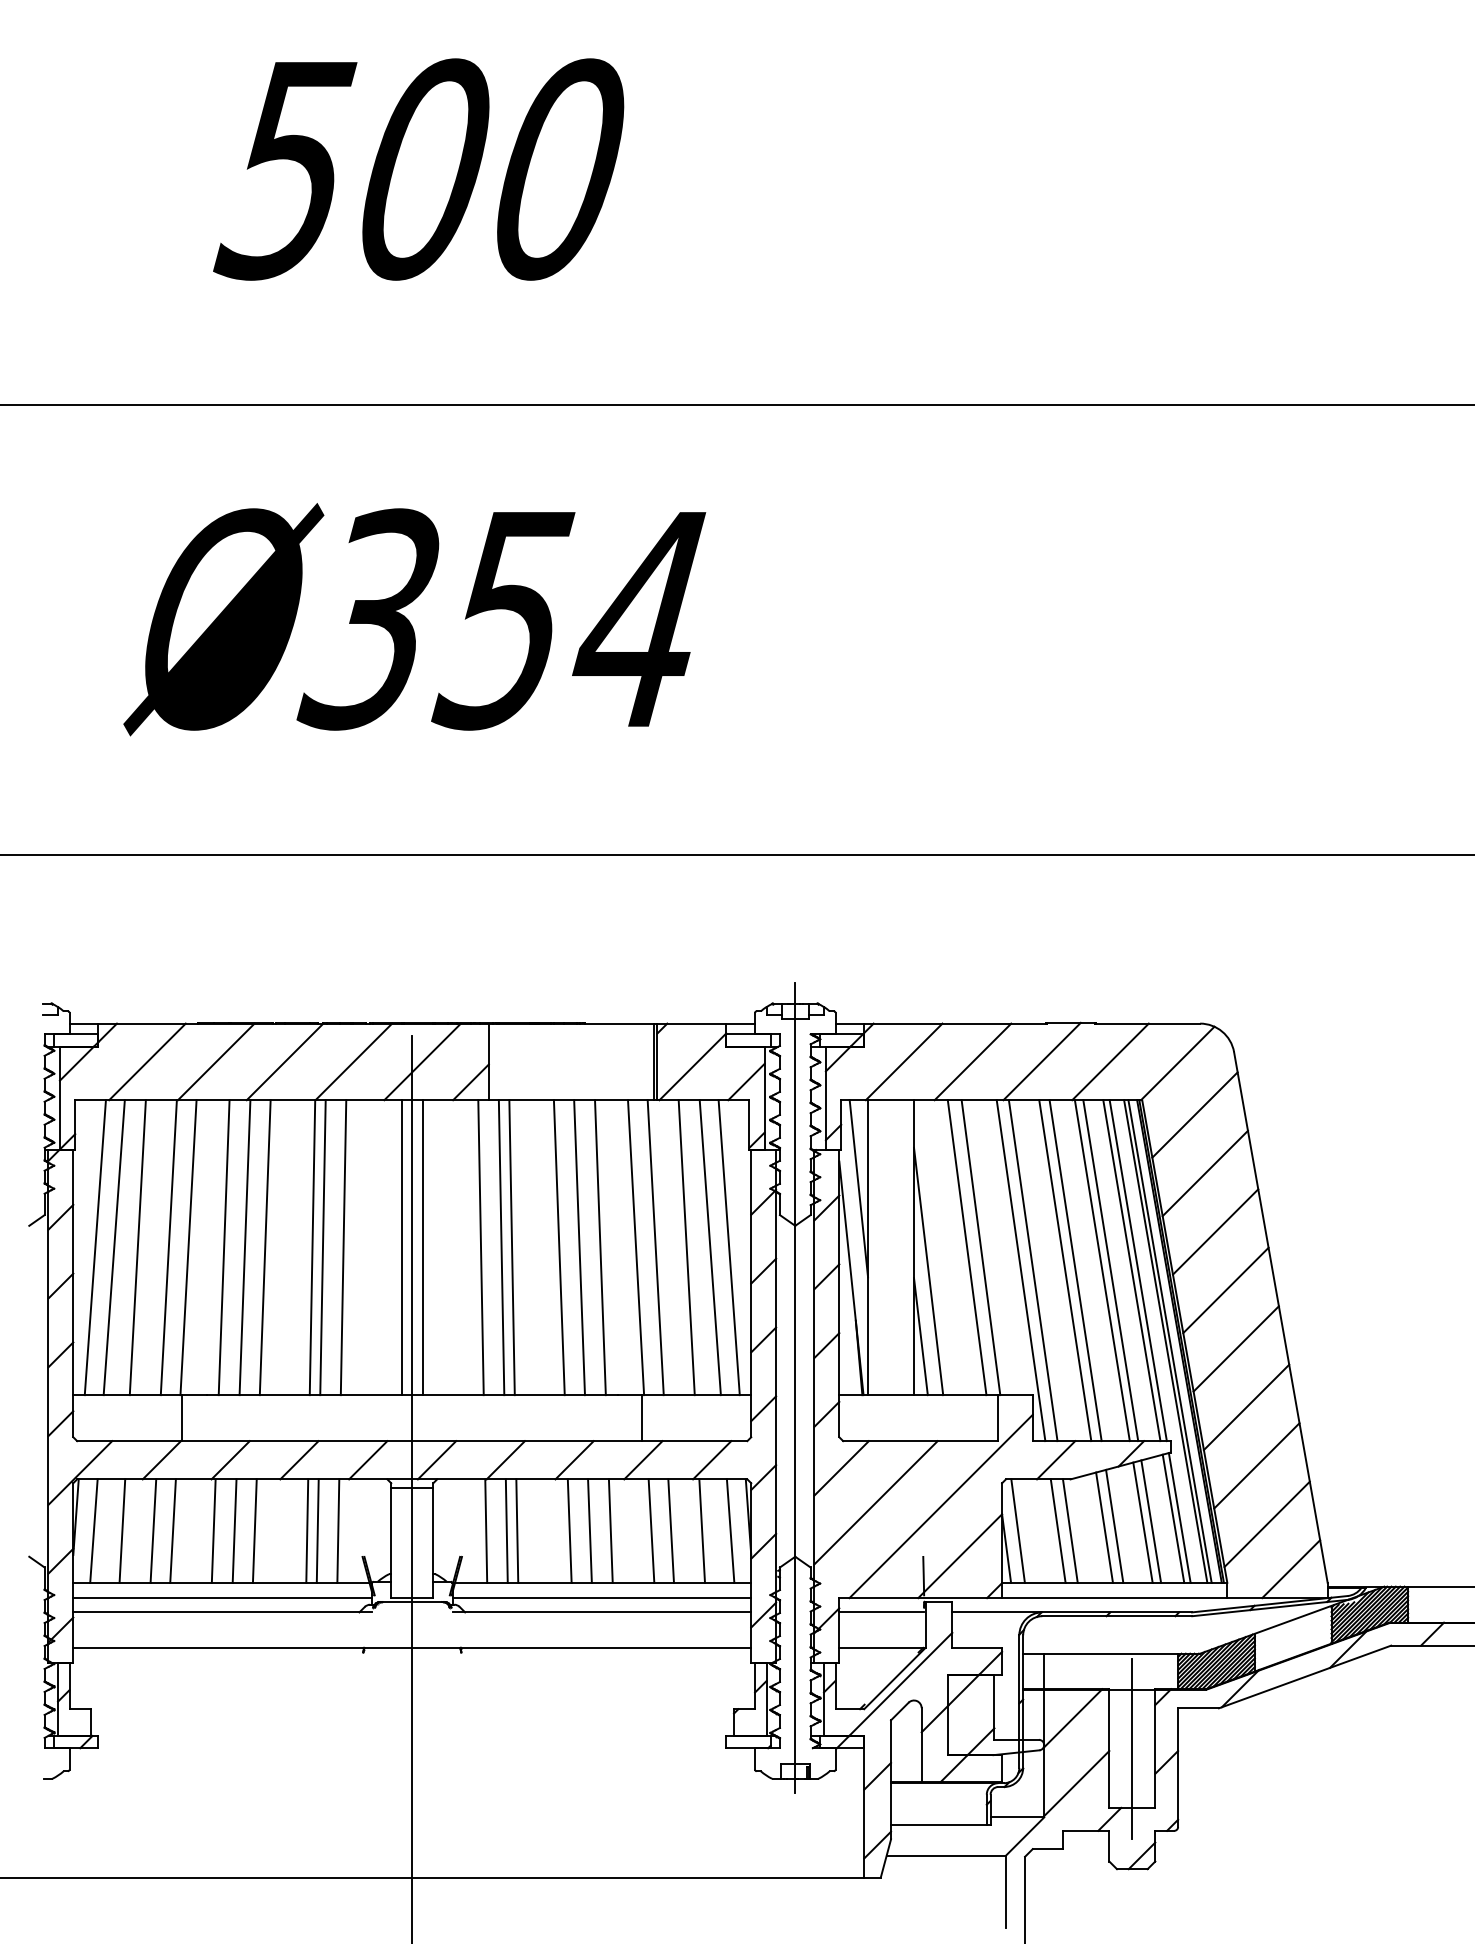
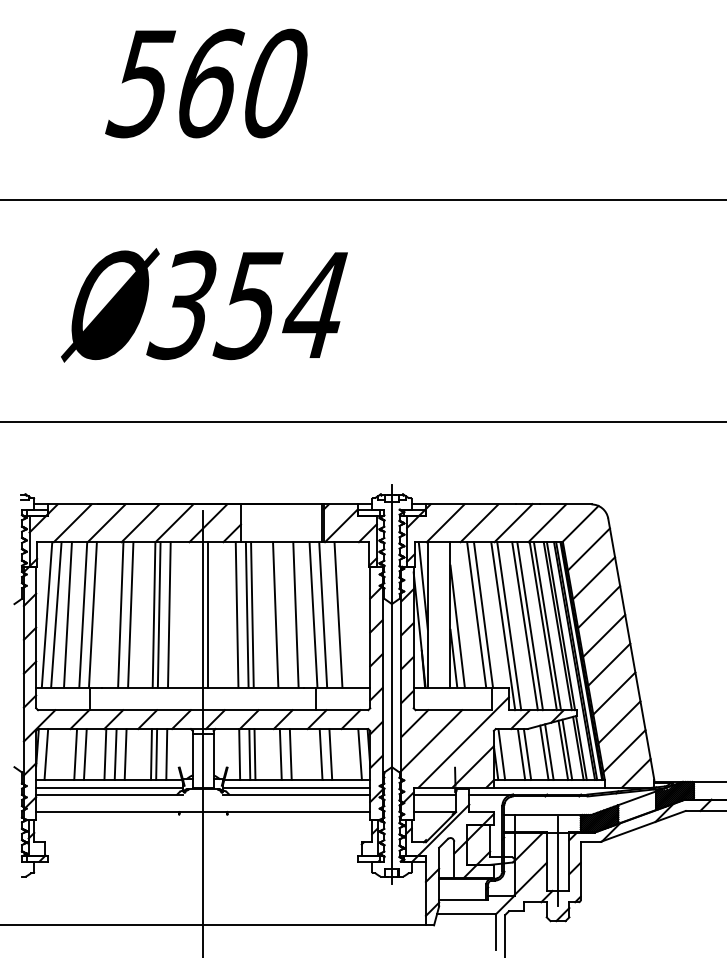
text: (429, 169) -> (211, 83), 500 -> 560
line: (224, 1246) -> (110, 614), removed
line: (402, 1246) -> (198, 614), removed
line: (579, 1246) -> (285, 614), removed
line: (709, 1246) -> (349, 614), removed
line: (729, 1246) -> (359, 614), removed
line: (120, 1531) -> (59, 754), removed
line: (611, 1531) -> (301, 754), removed
line: (700, 1531) -> (345, 754), removed

